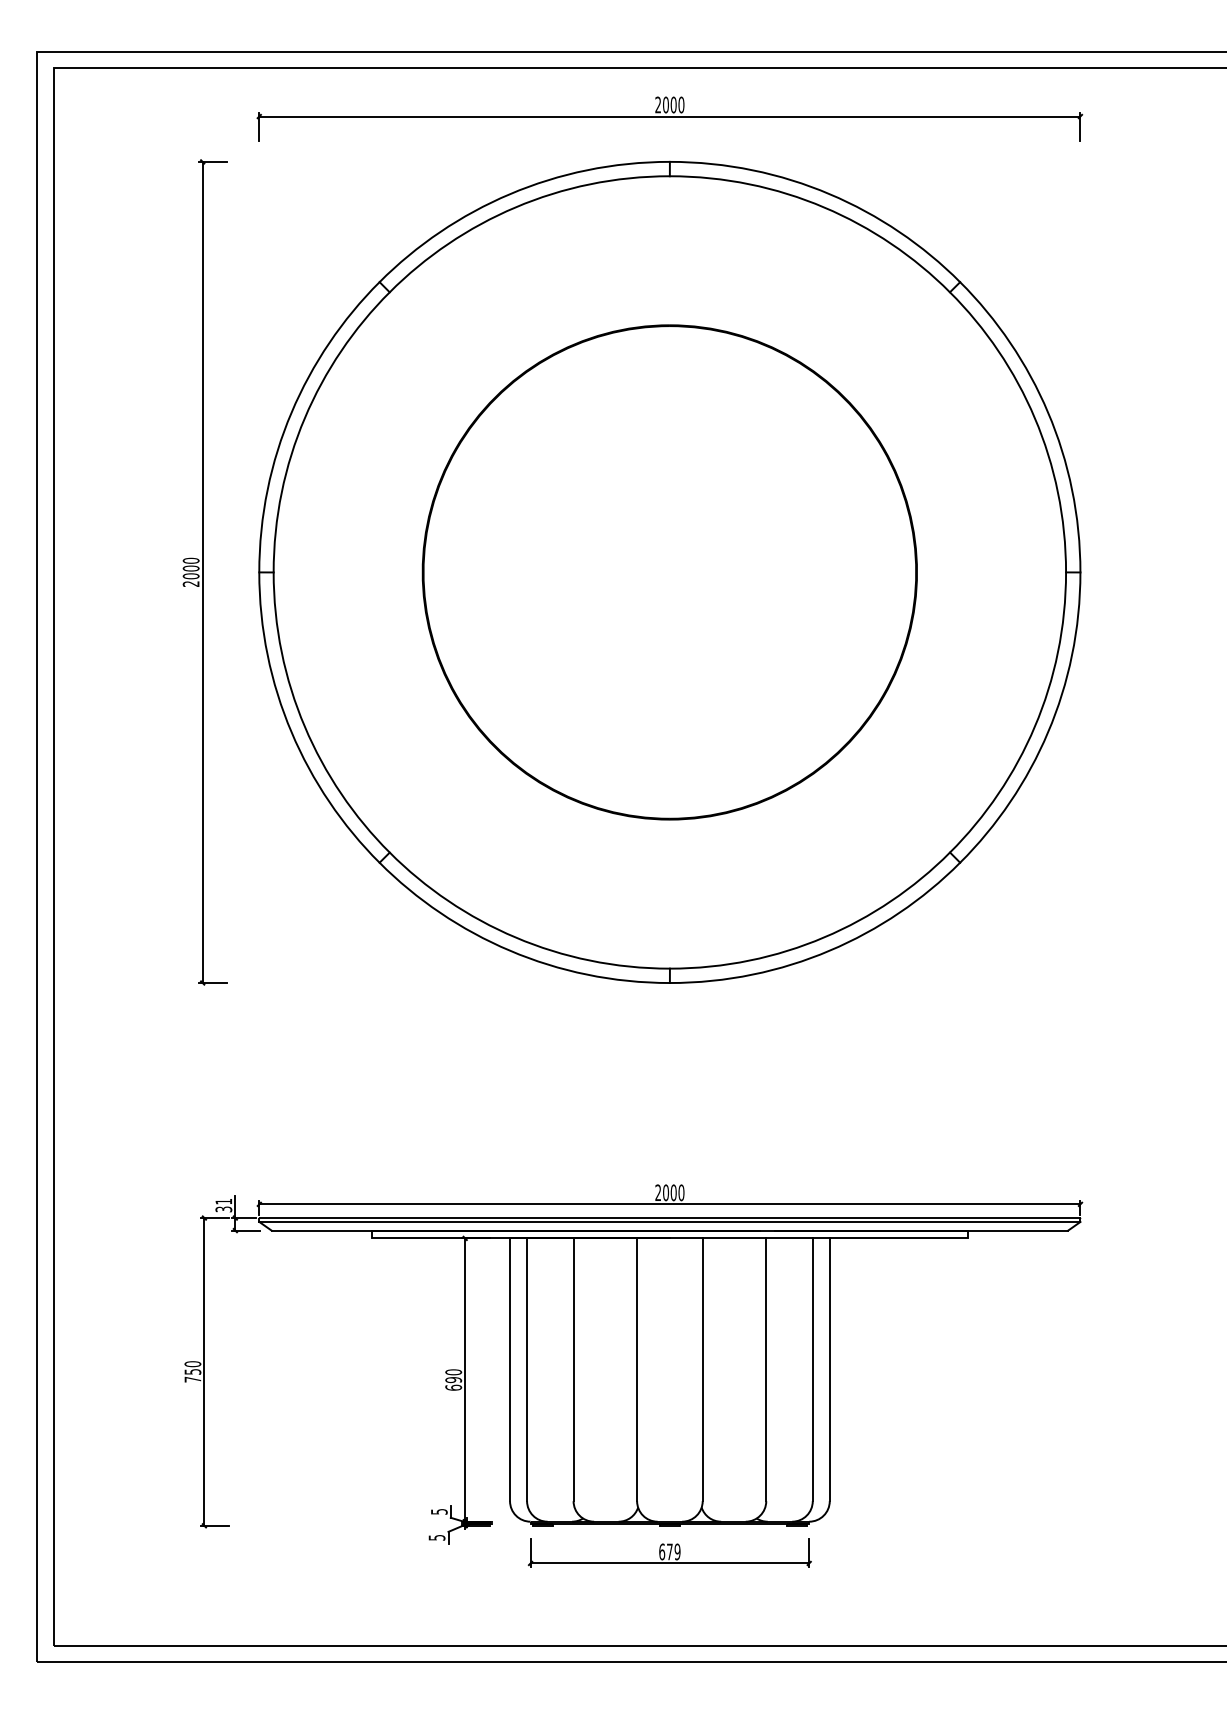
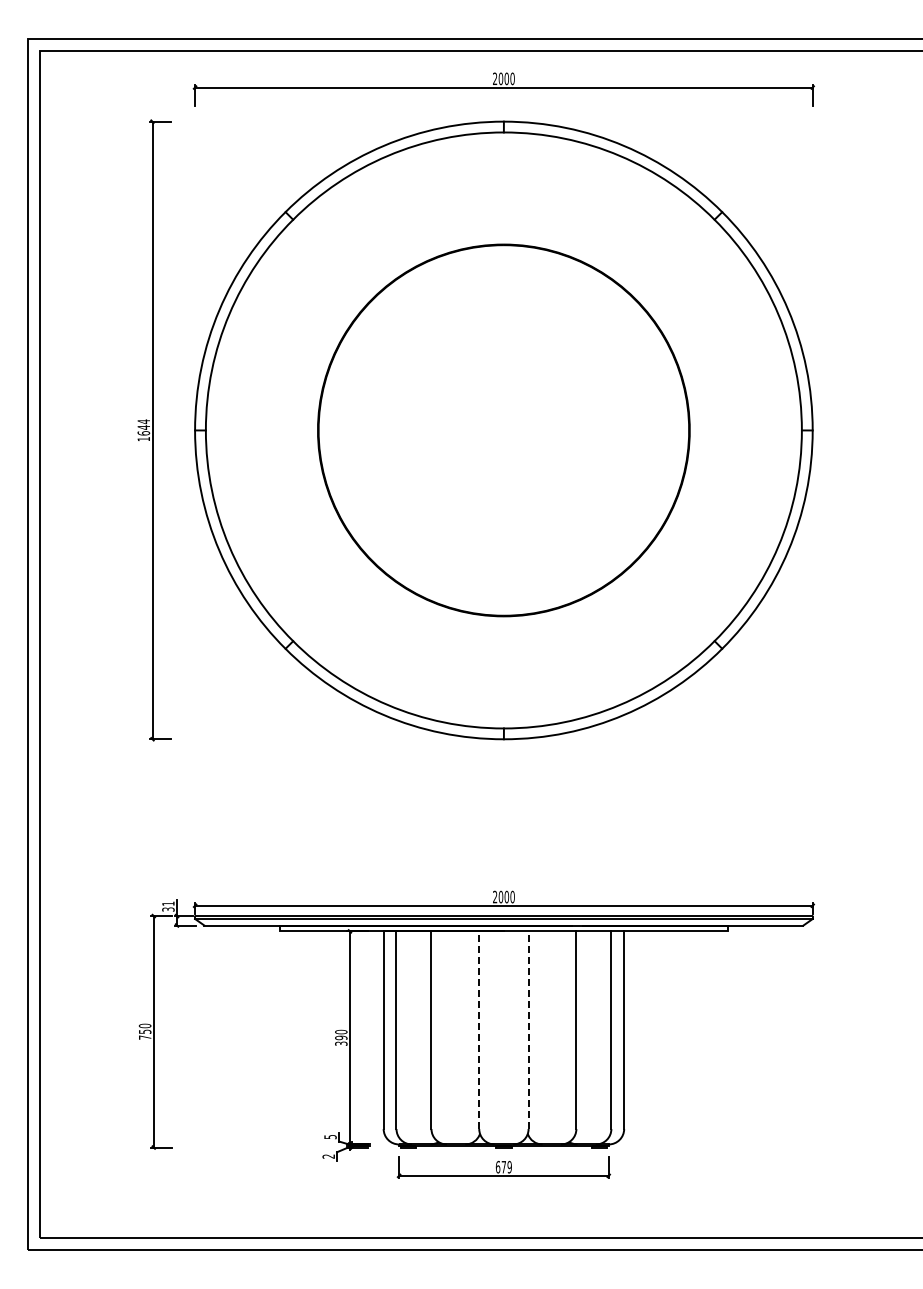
text: (190, 572) -> (143, 430), 2000 -> 1644
line: (637, 1370) -> (479, 1030), solid -> dashed
line: (702, 1370) -> (528, 1030), solid -> dashed
text: (453, 1387) -> (341, 1043), 690 -> 390
text: (436, 1537) -> (328, 1156), 5 -> 2

